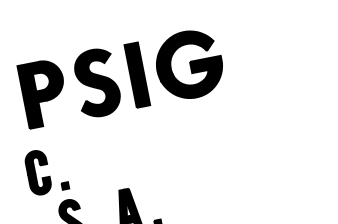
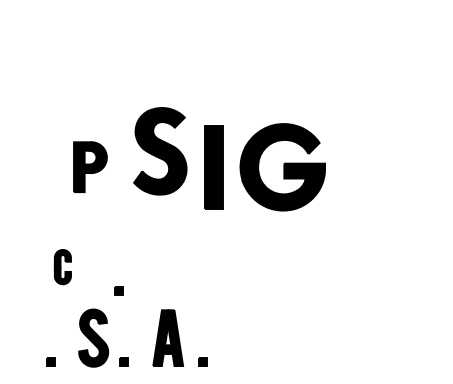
part: (97, 83) -> (160, 151), moved
part: (44, 92) -> (90, 166), size x0.6
part: (37, 172) -> (62, 266), size x0.6
part: (64, 185) -> (118, 290), moved

